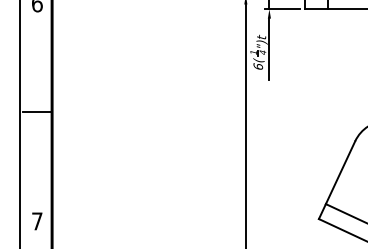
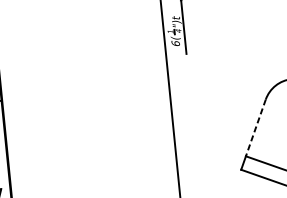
line: (340, 172) -> (255, 127), solid -> dashed

